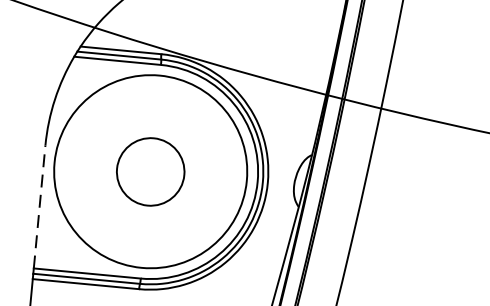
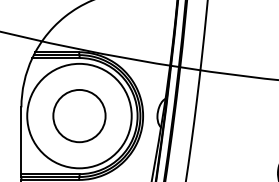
circle: (150, 172) -> (79, 116), size x1.43
line: (39, 206) -> (21, 140), dashed -> solid

